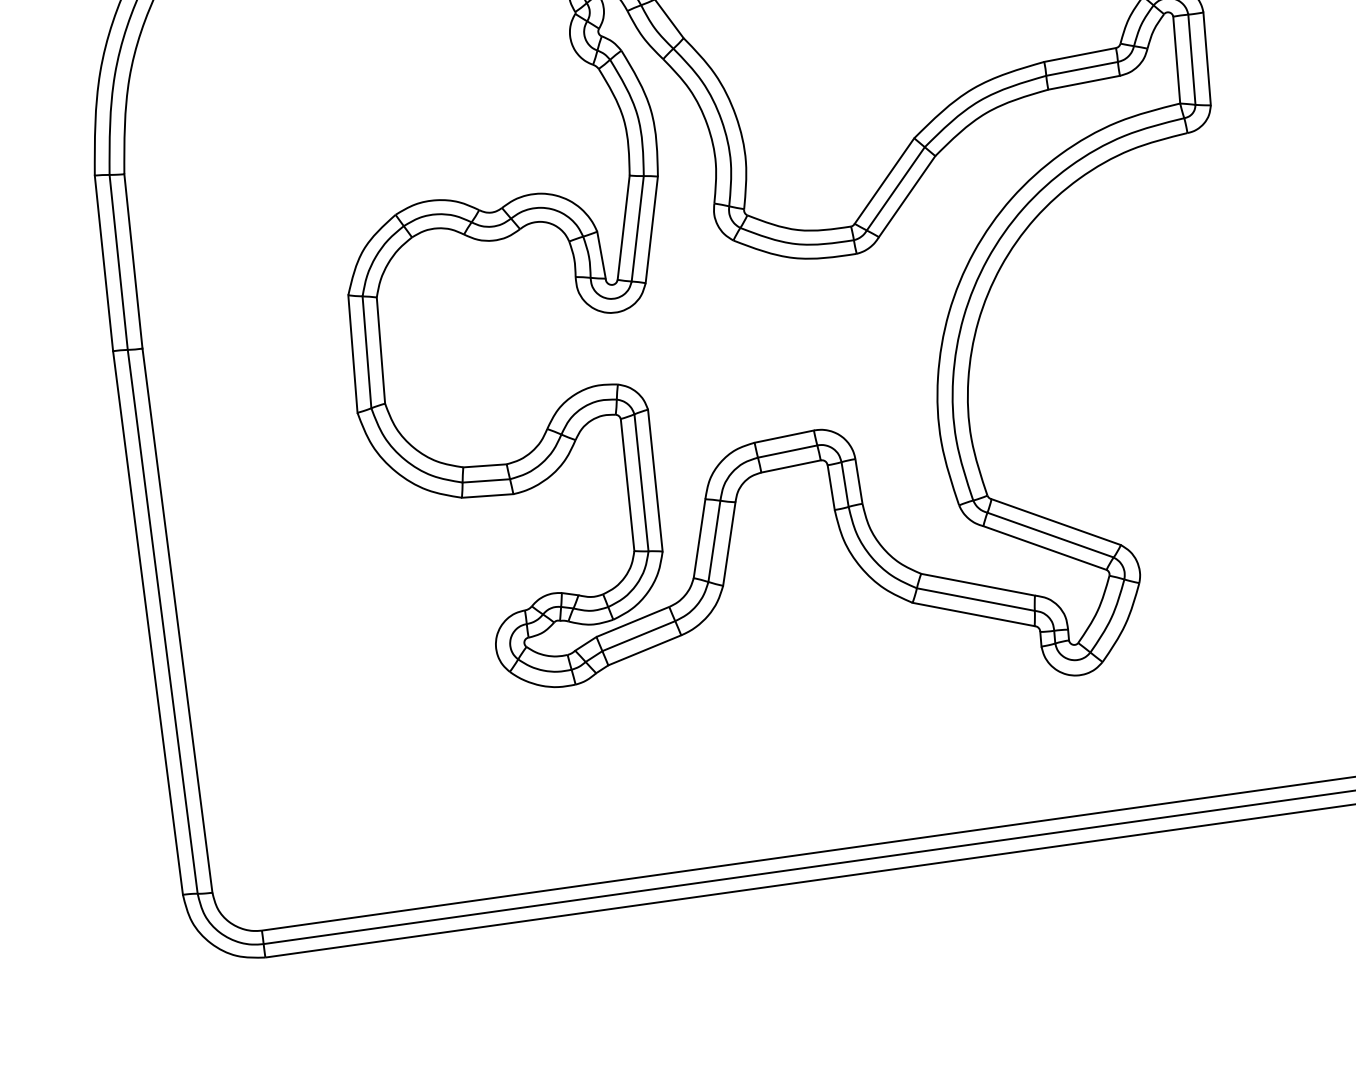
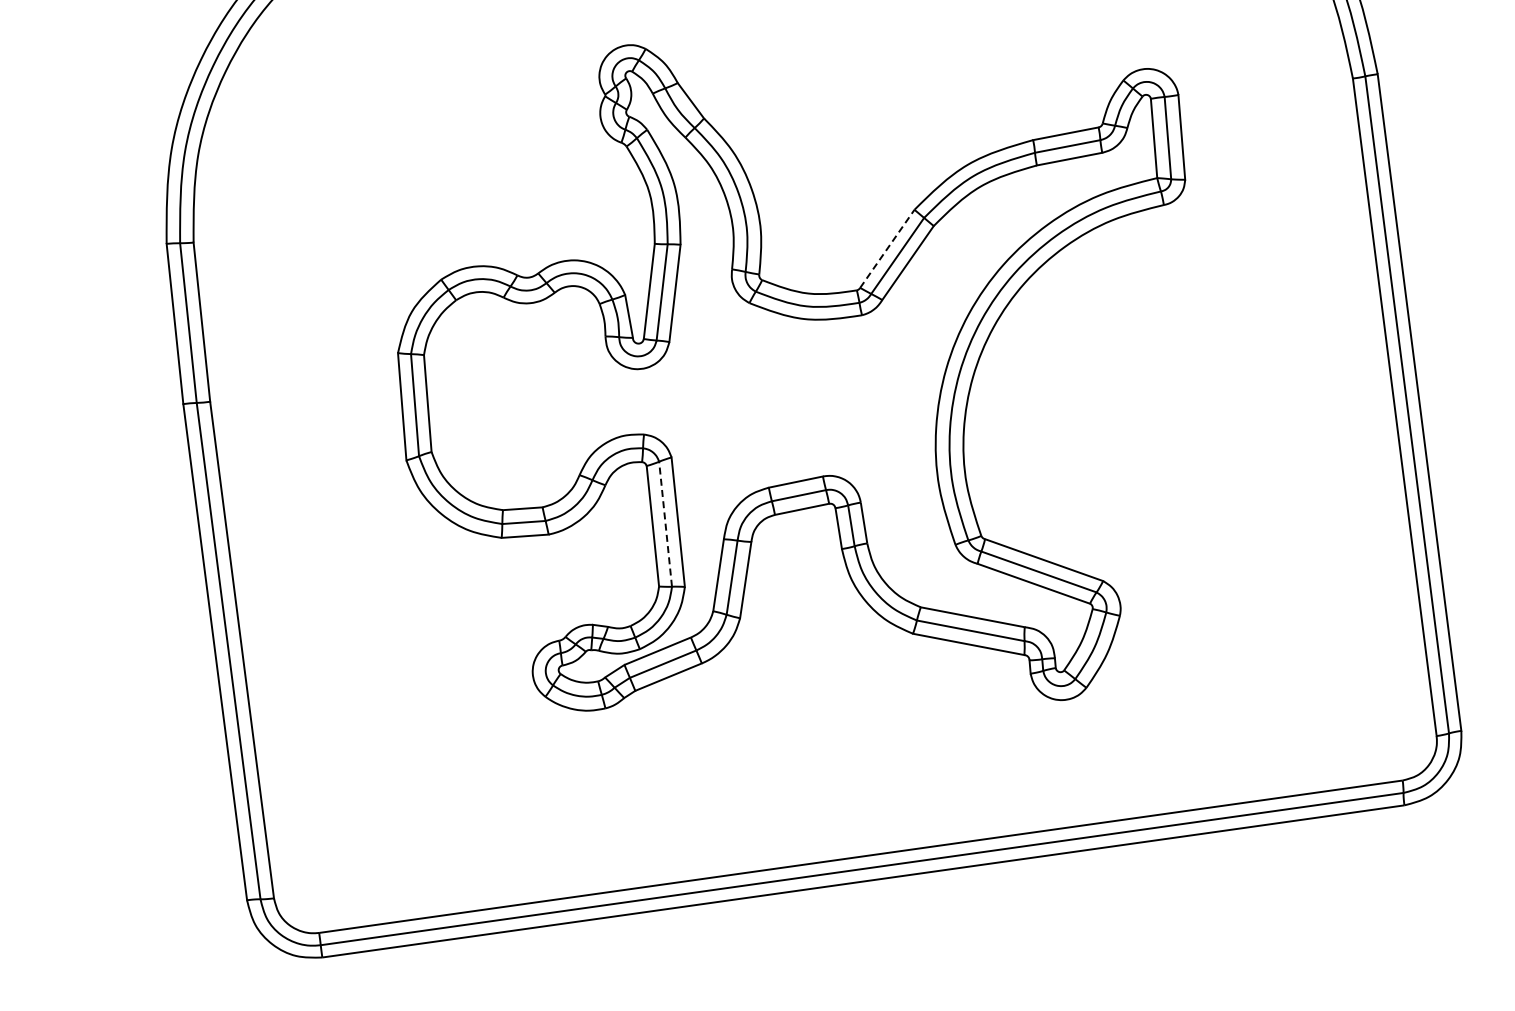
line: (884, 180) -> (887, 248), solid -> dashed
line: (641, 483) -> (665, 524), solid -> dashed

